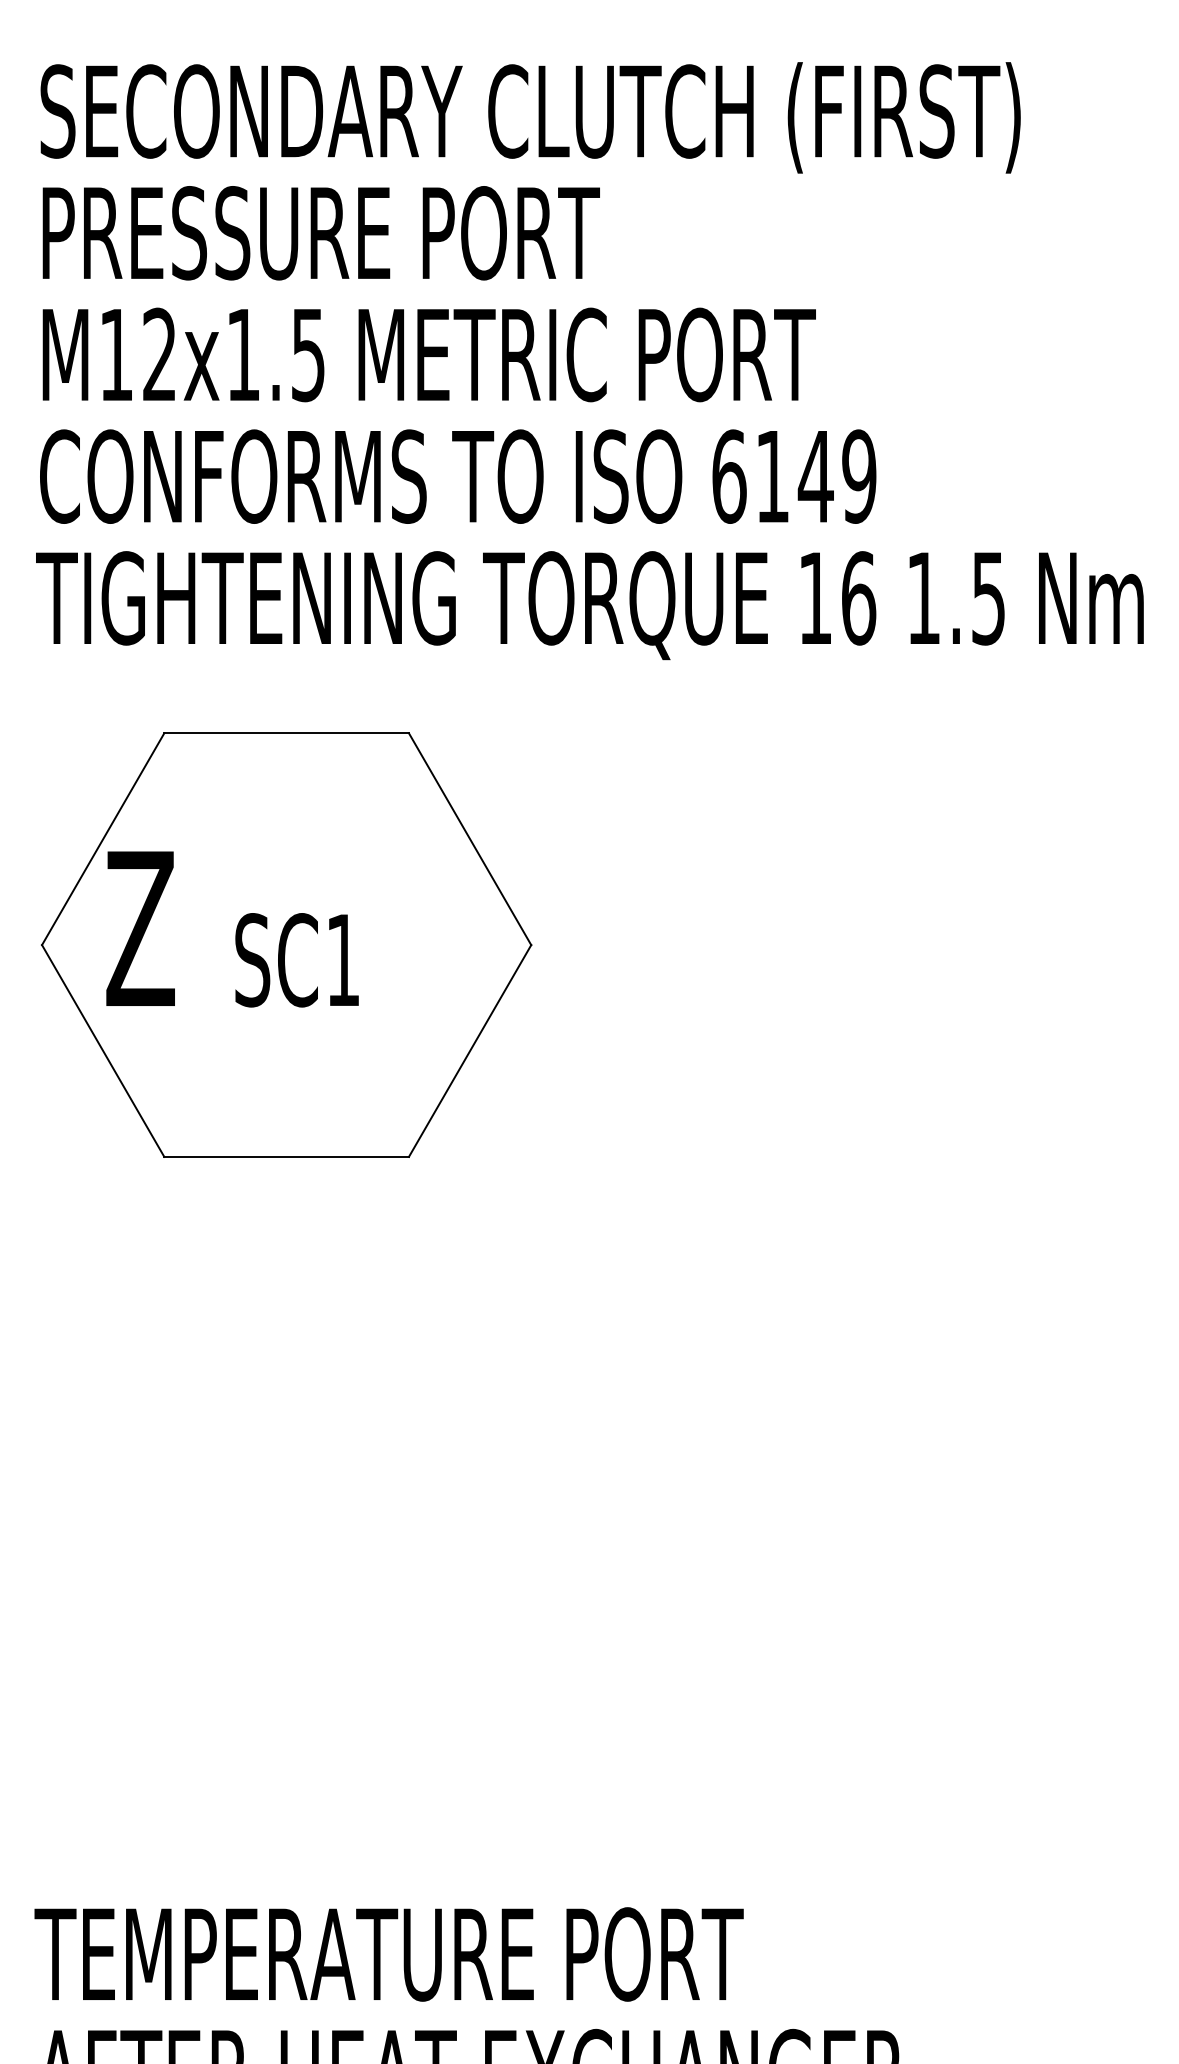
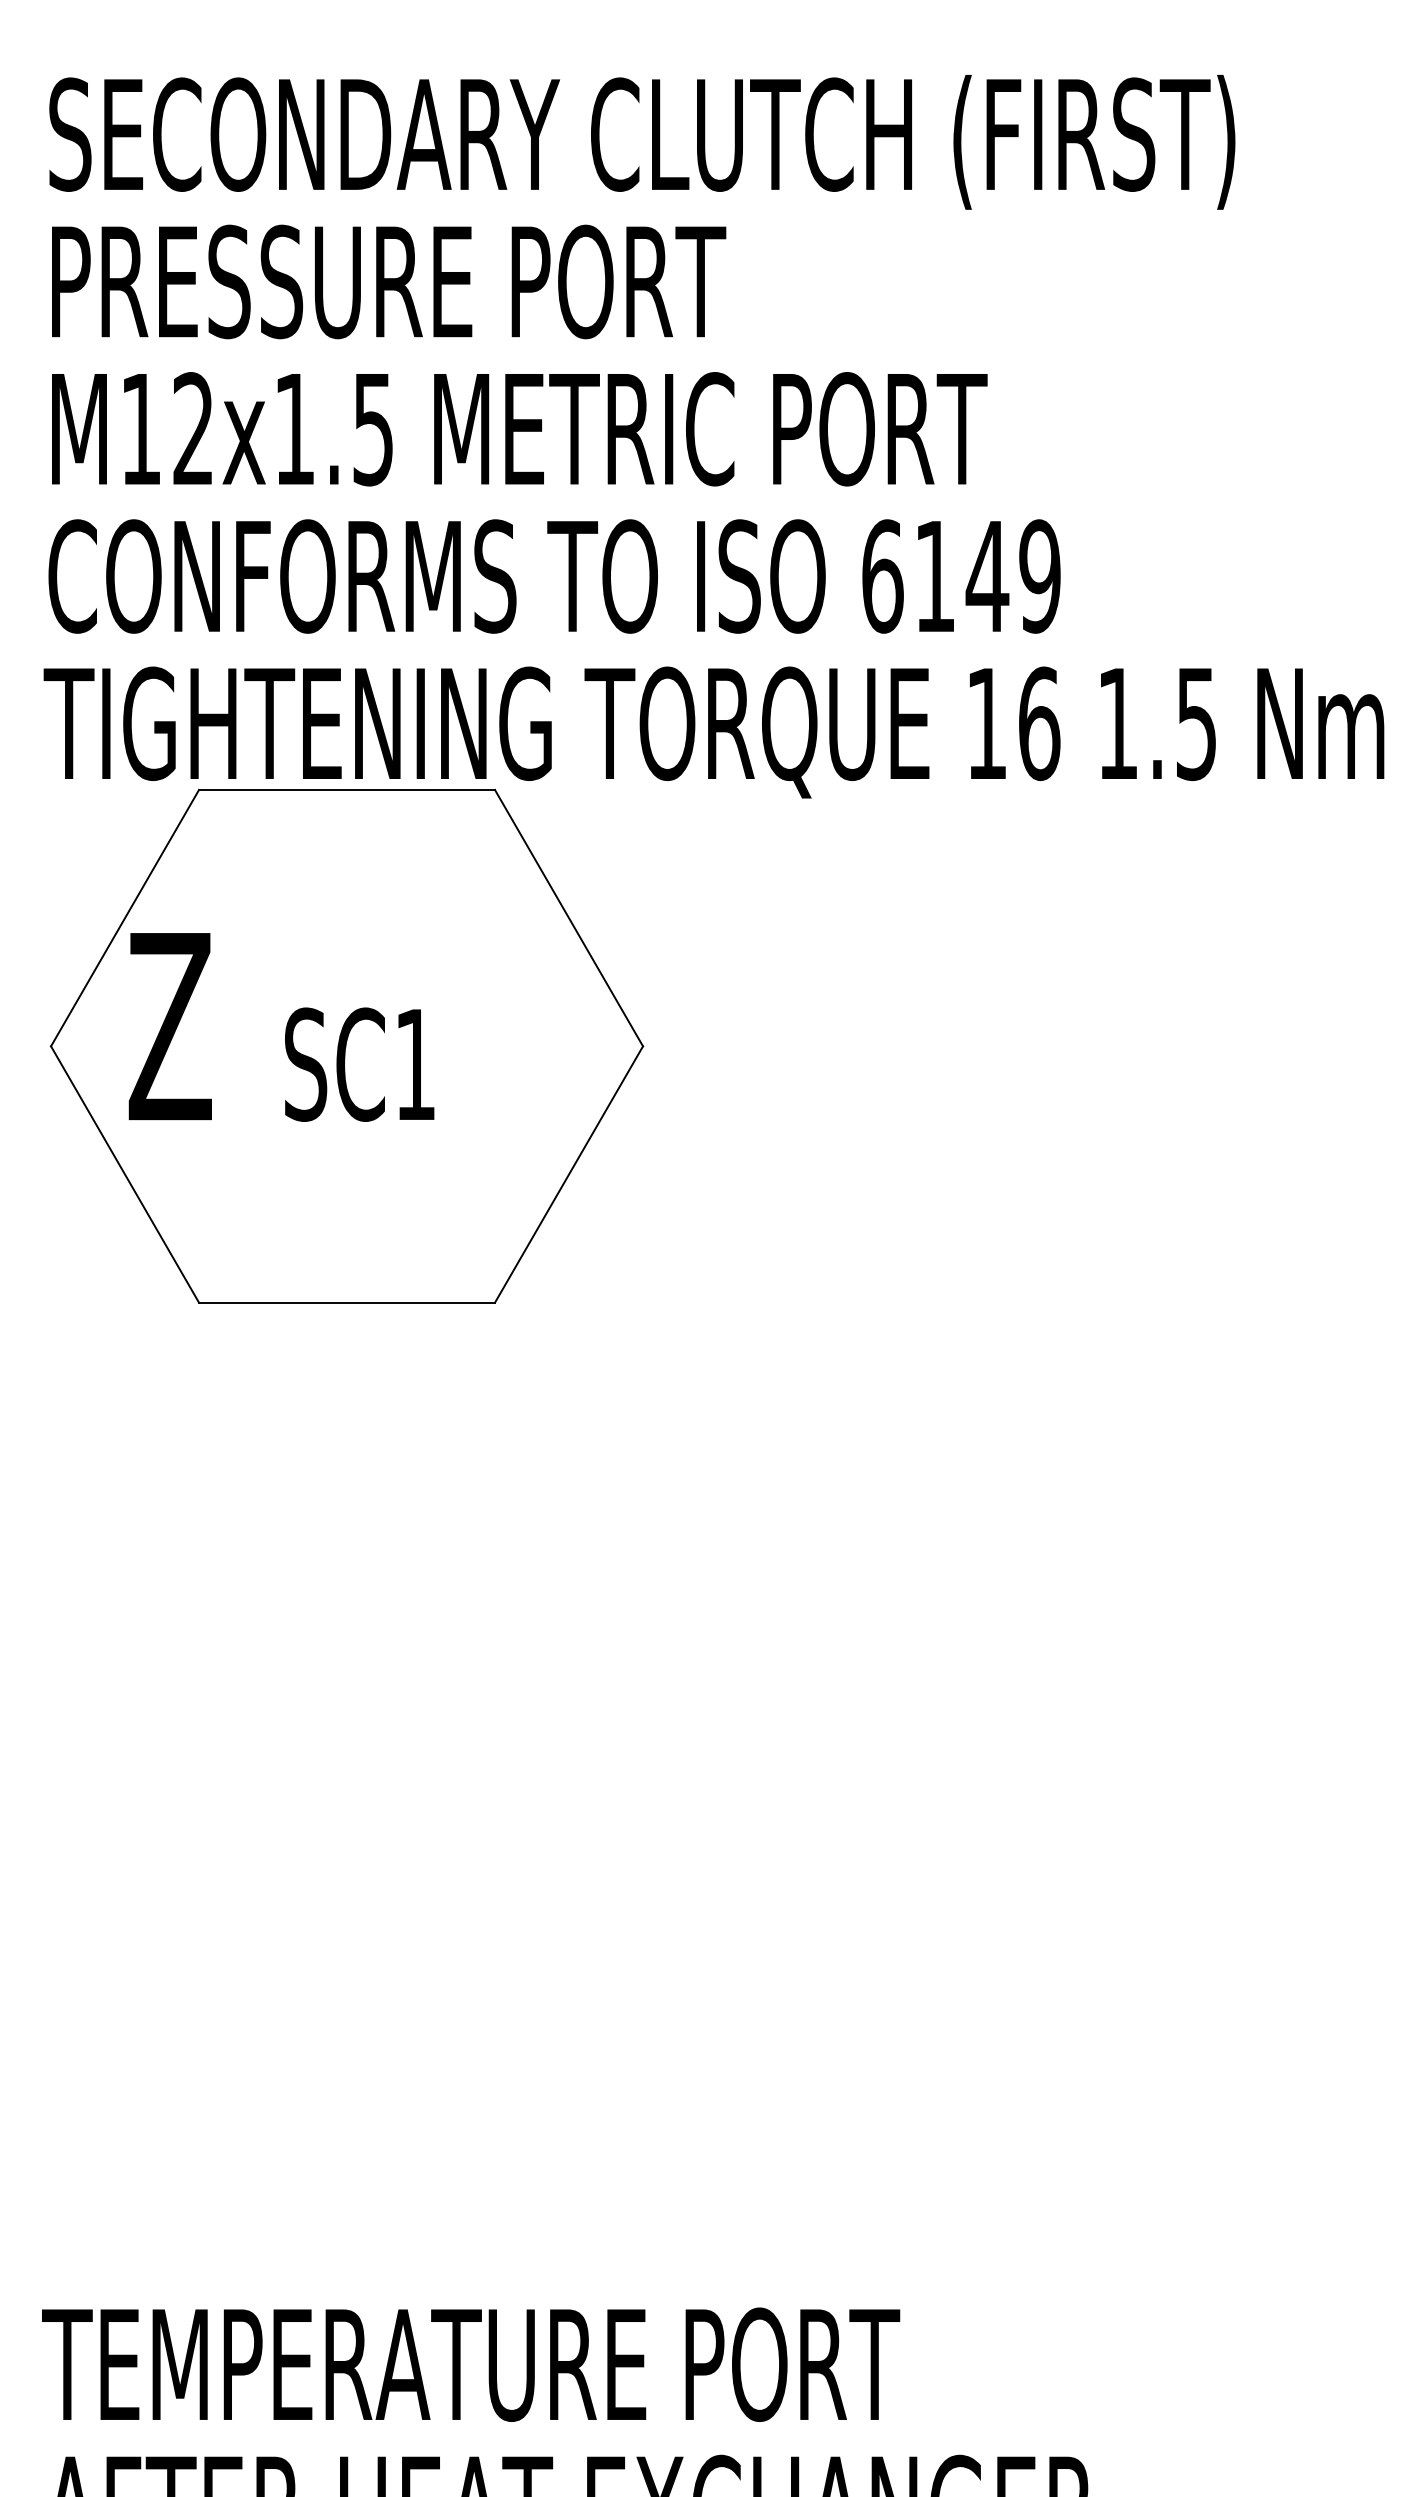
part: (286, 945) -> (346, 1046), moved

